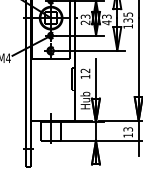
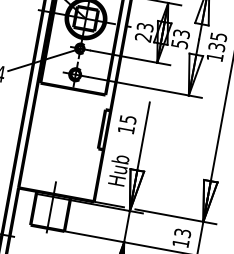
text: (106, 22) -> (179, 43), 43 -> 53
text: (85, 70) -> (128, 119), 12 -> 15

